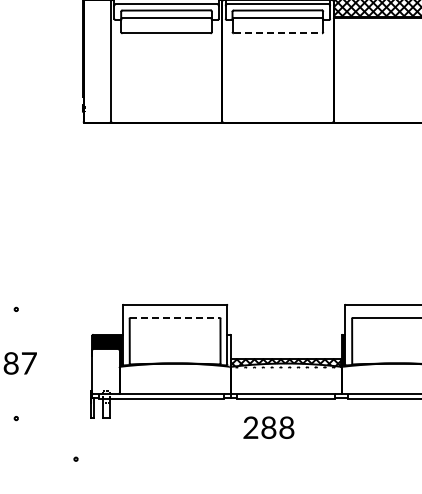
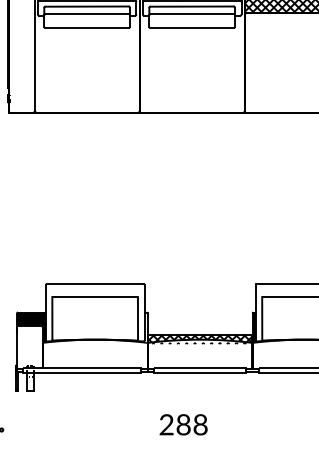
line: (278, 33) -> (192, 28), dashed -> solid
line: (175, 318) -> (95, 297), dashed -> solid
text: (268, 427) -> (183, 424), moved

